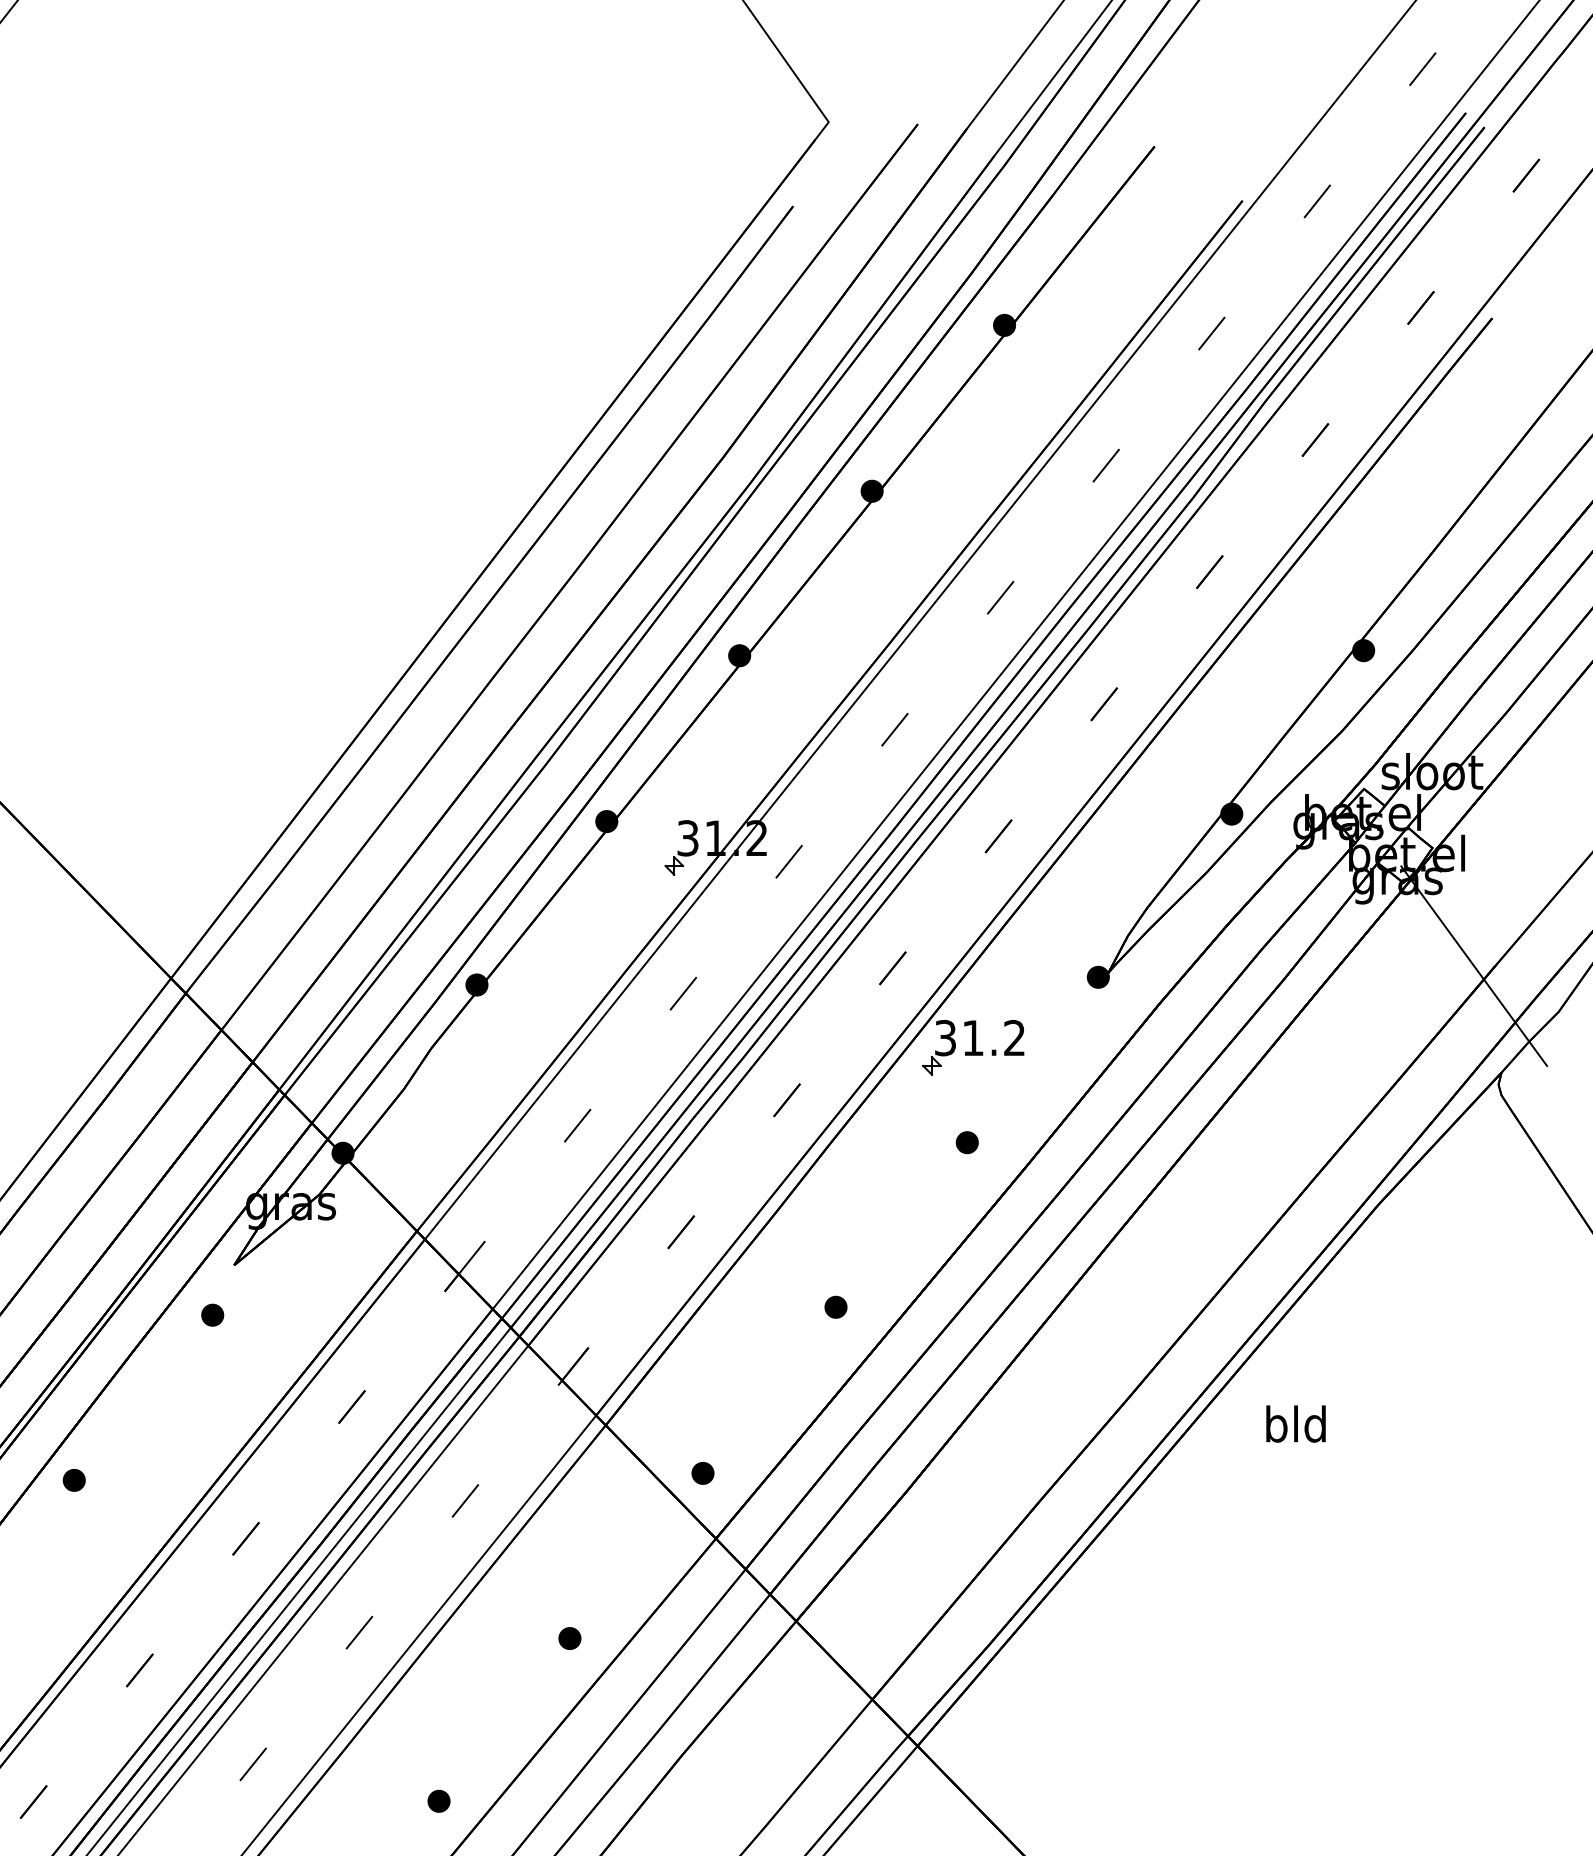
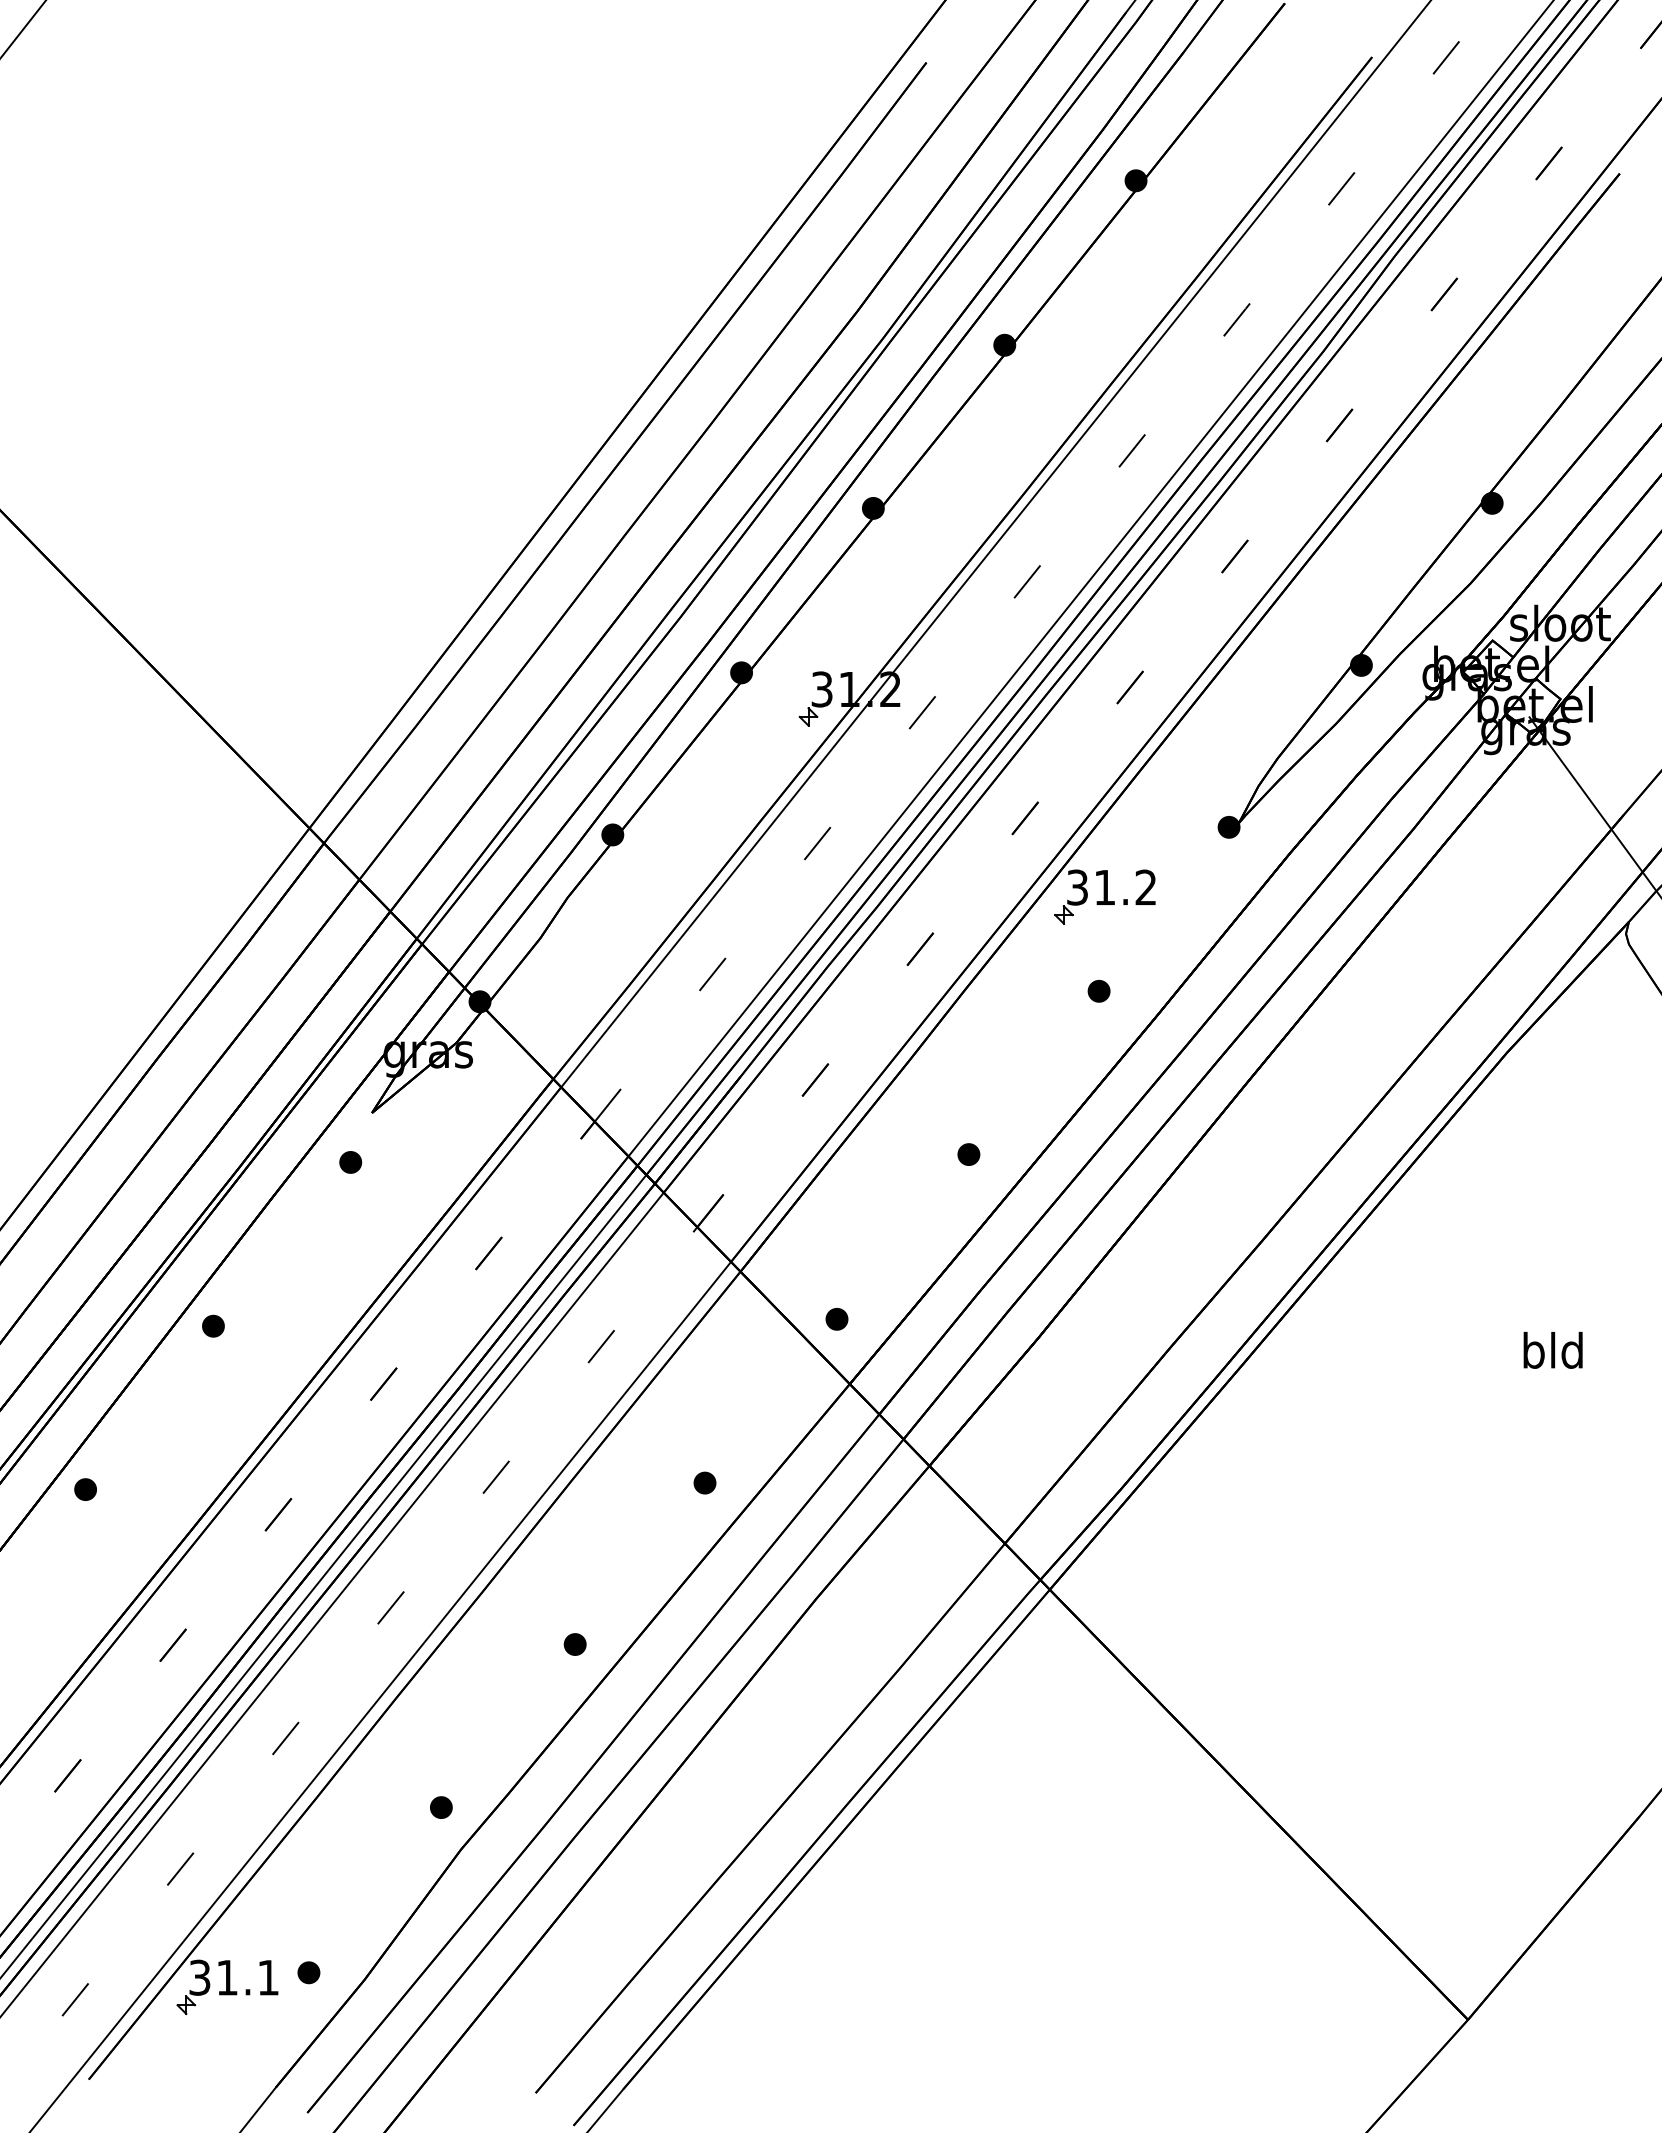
text: (1295, 1424) -> (1552, 1350), moved

